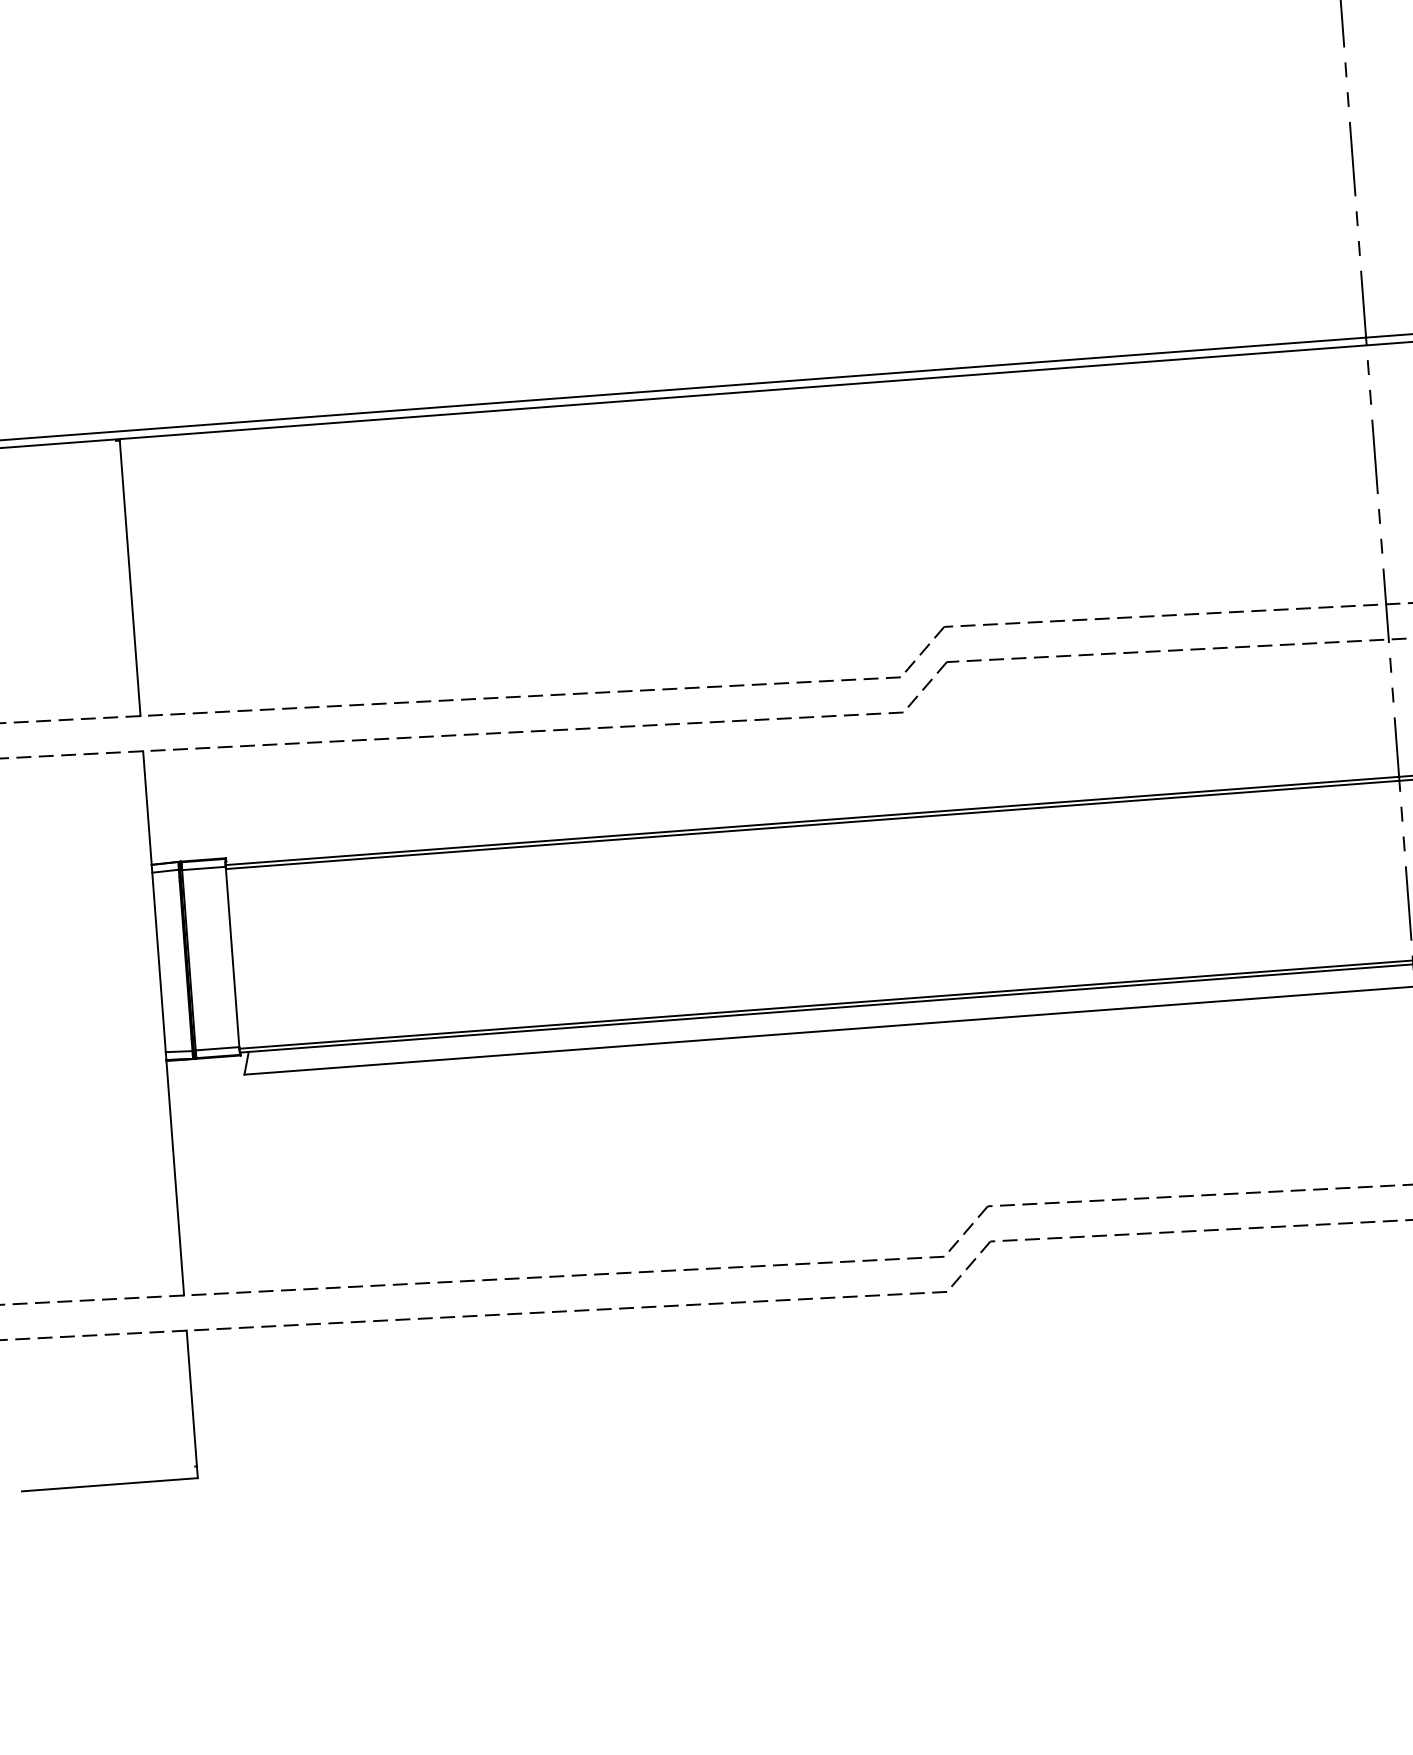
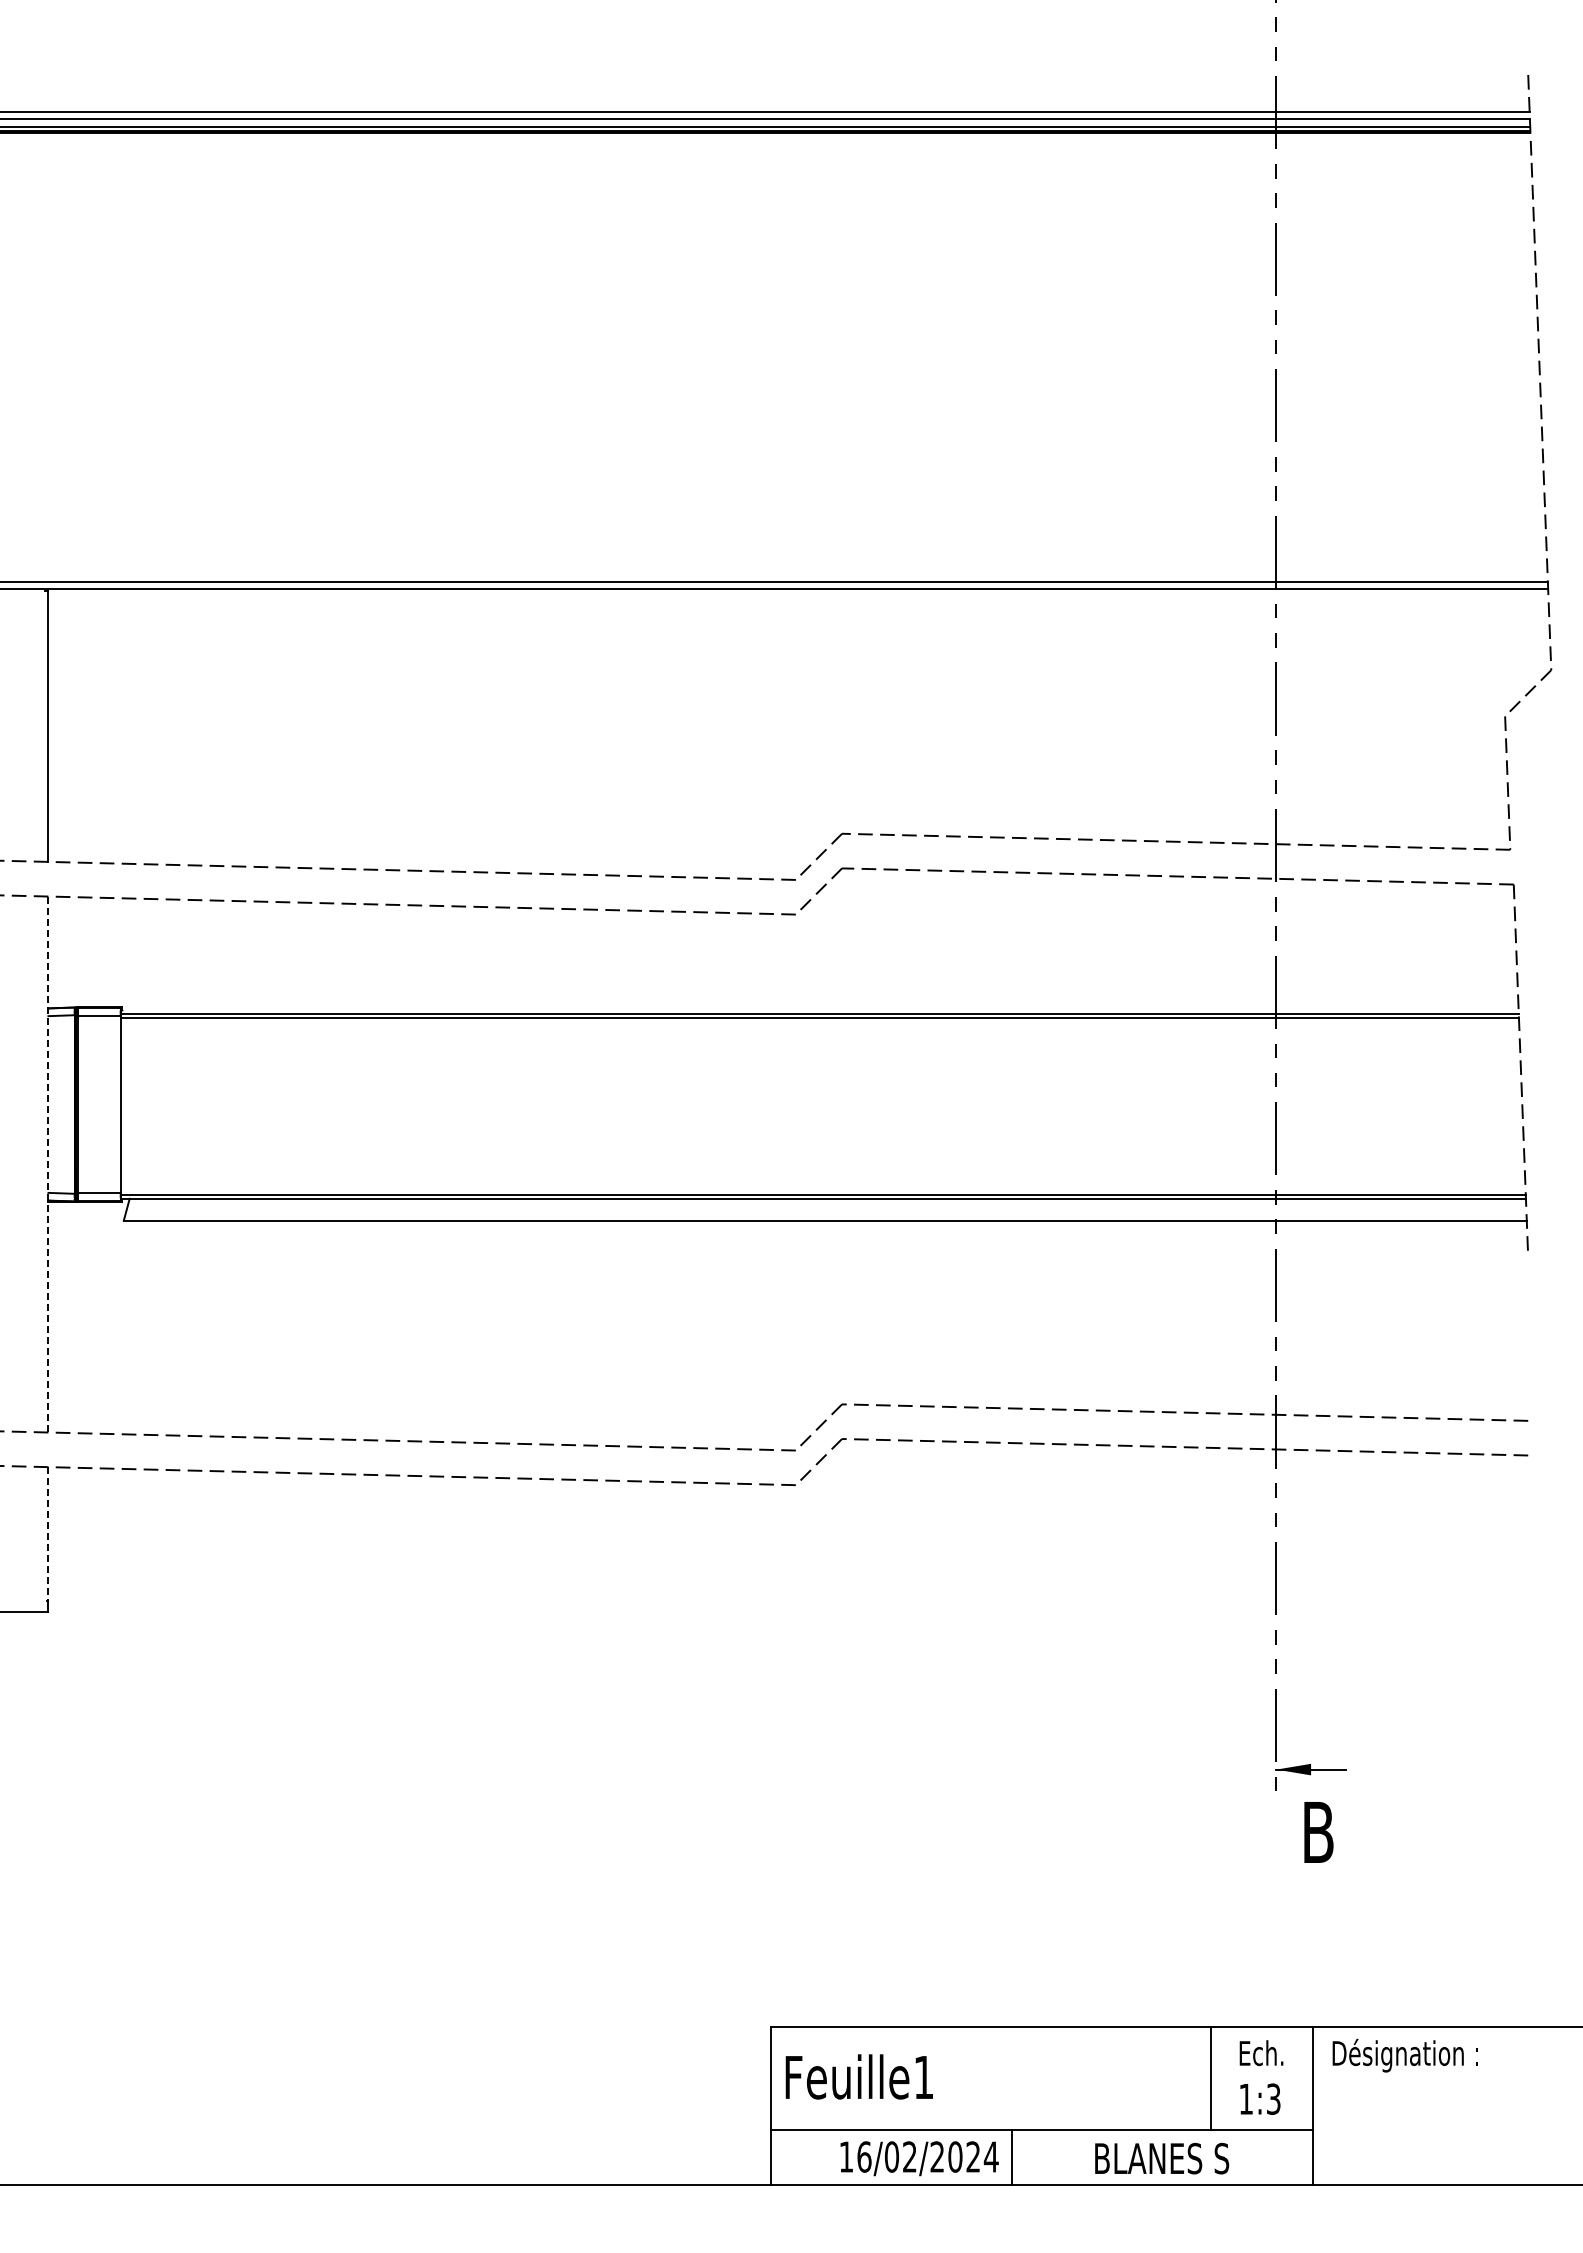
line: (163, 1023) -> (48, 1164), solid -> dashed
line: (191, 1398) -> (48, 1533), solid -> dashed

